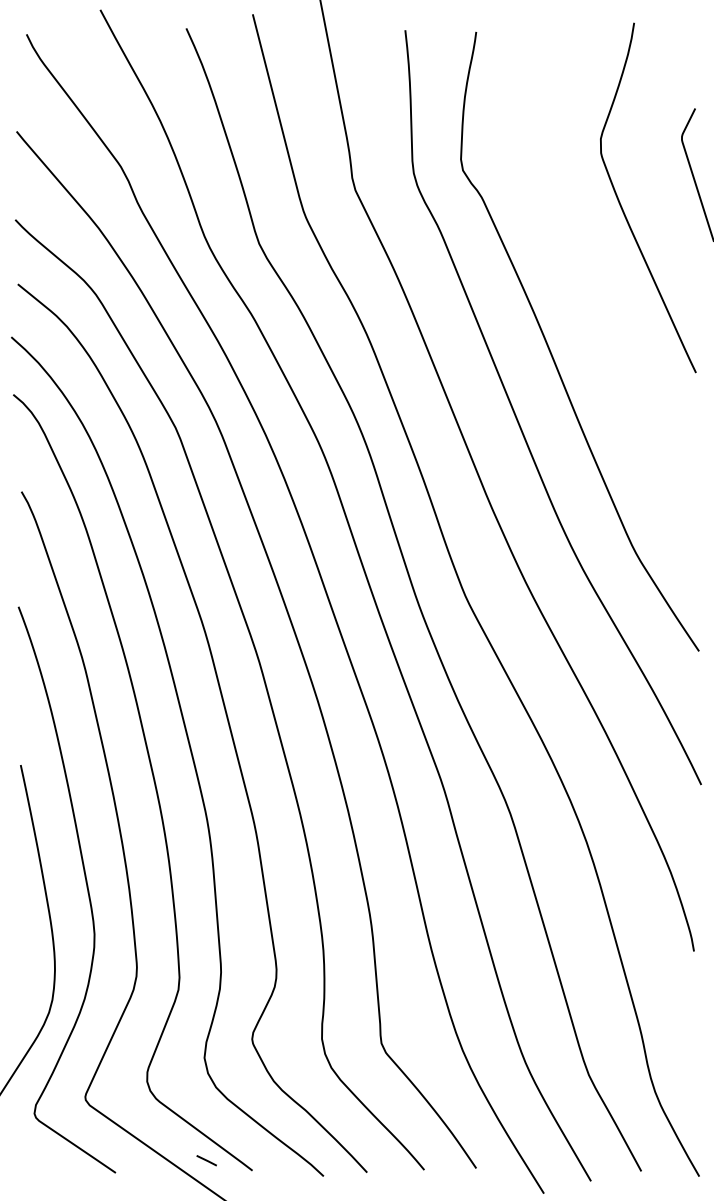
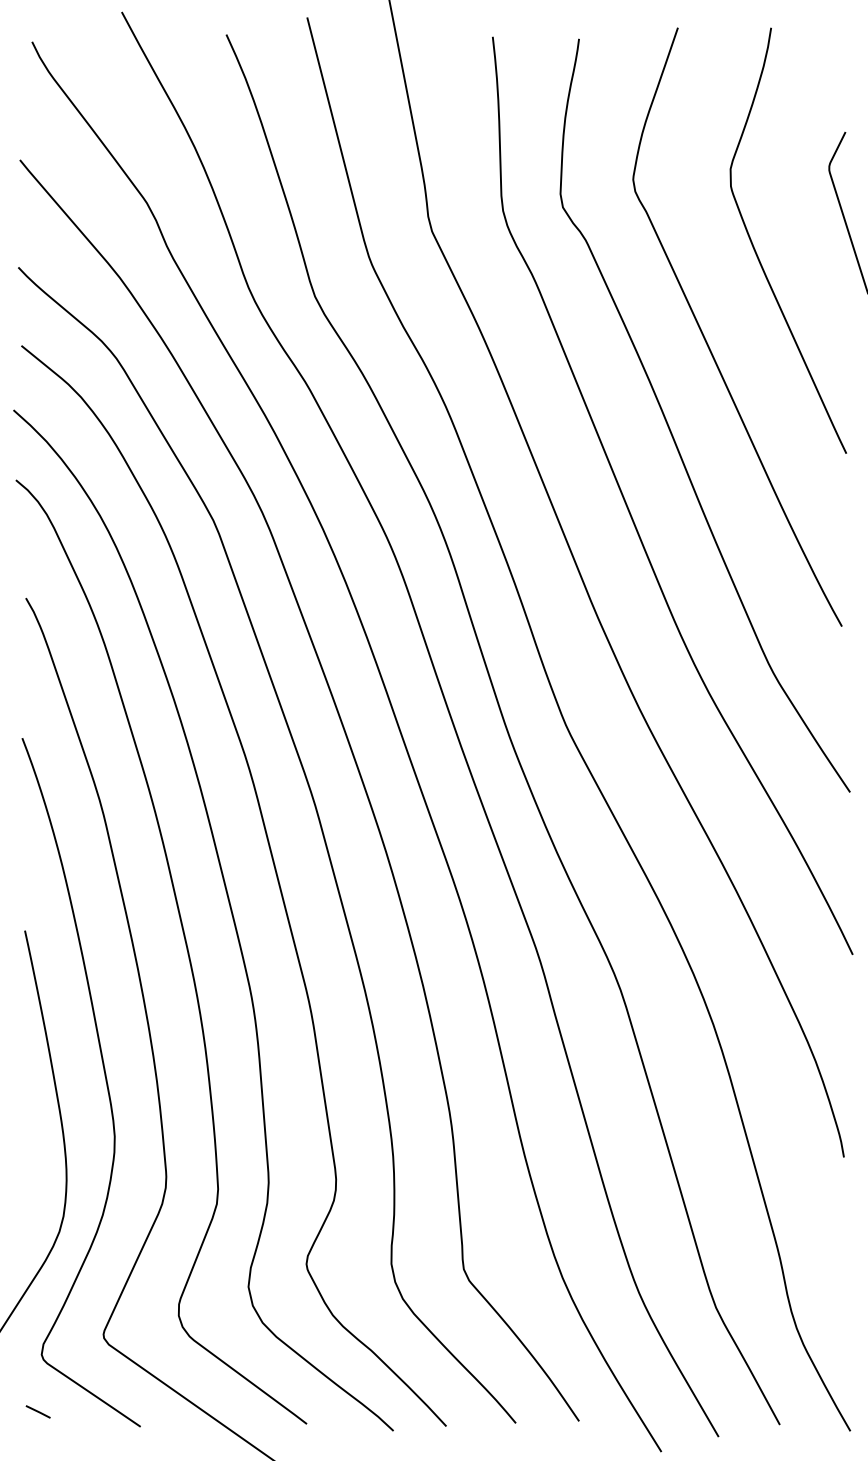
curve: (581, 280) -> (707, 341), added
line: (206, 1160) -> (37, 1411), moved

